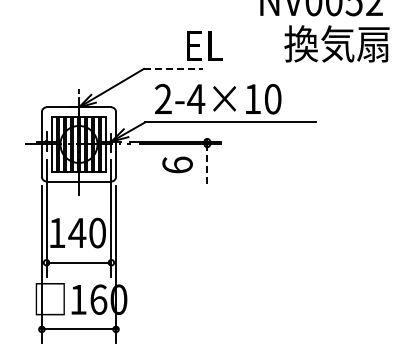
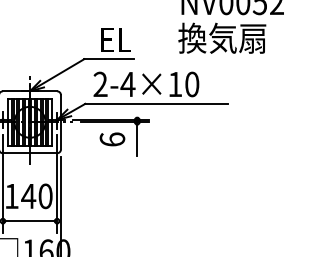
text: (336, 43) -> (221, 37), moved
text: (204, 45) -> (115, 39), moved
line: (173, 68) -> (109, 58), dashed -> solid
line: (207, 164) -> (137, 139), dashed -> solid

